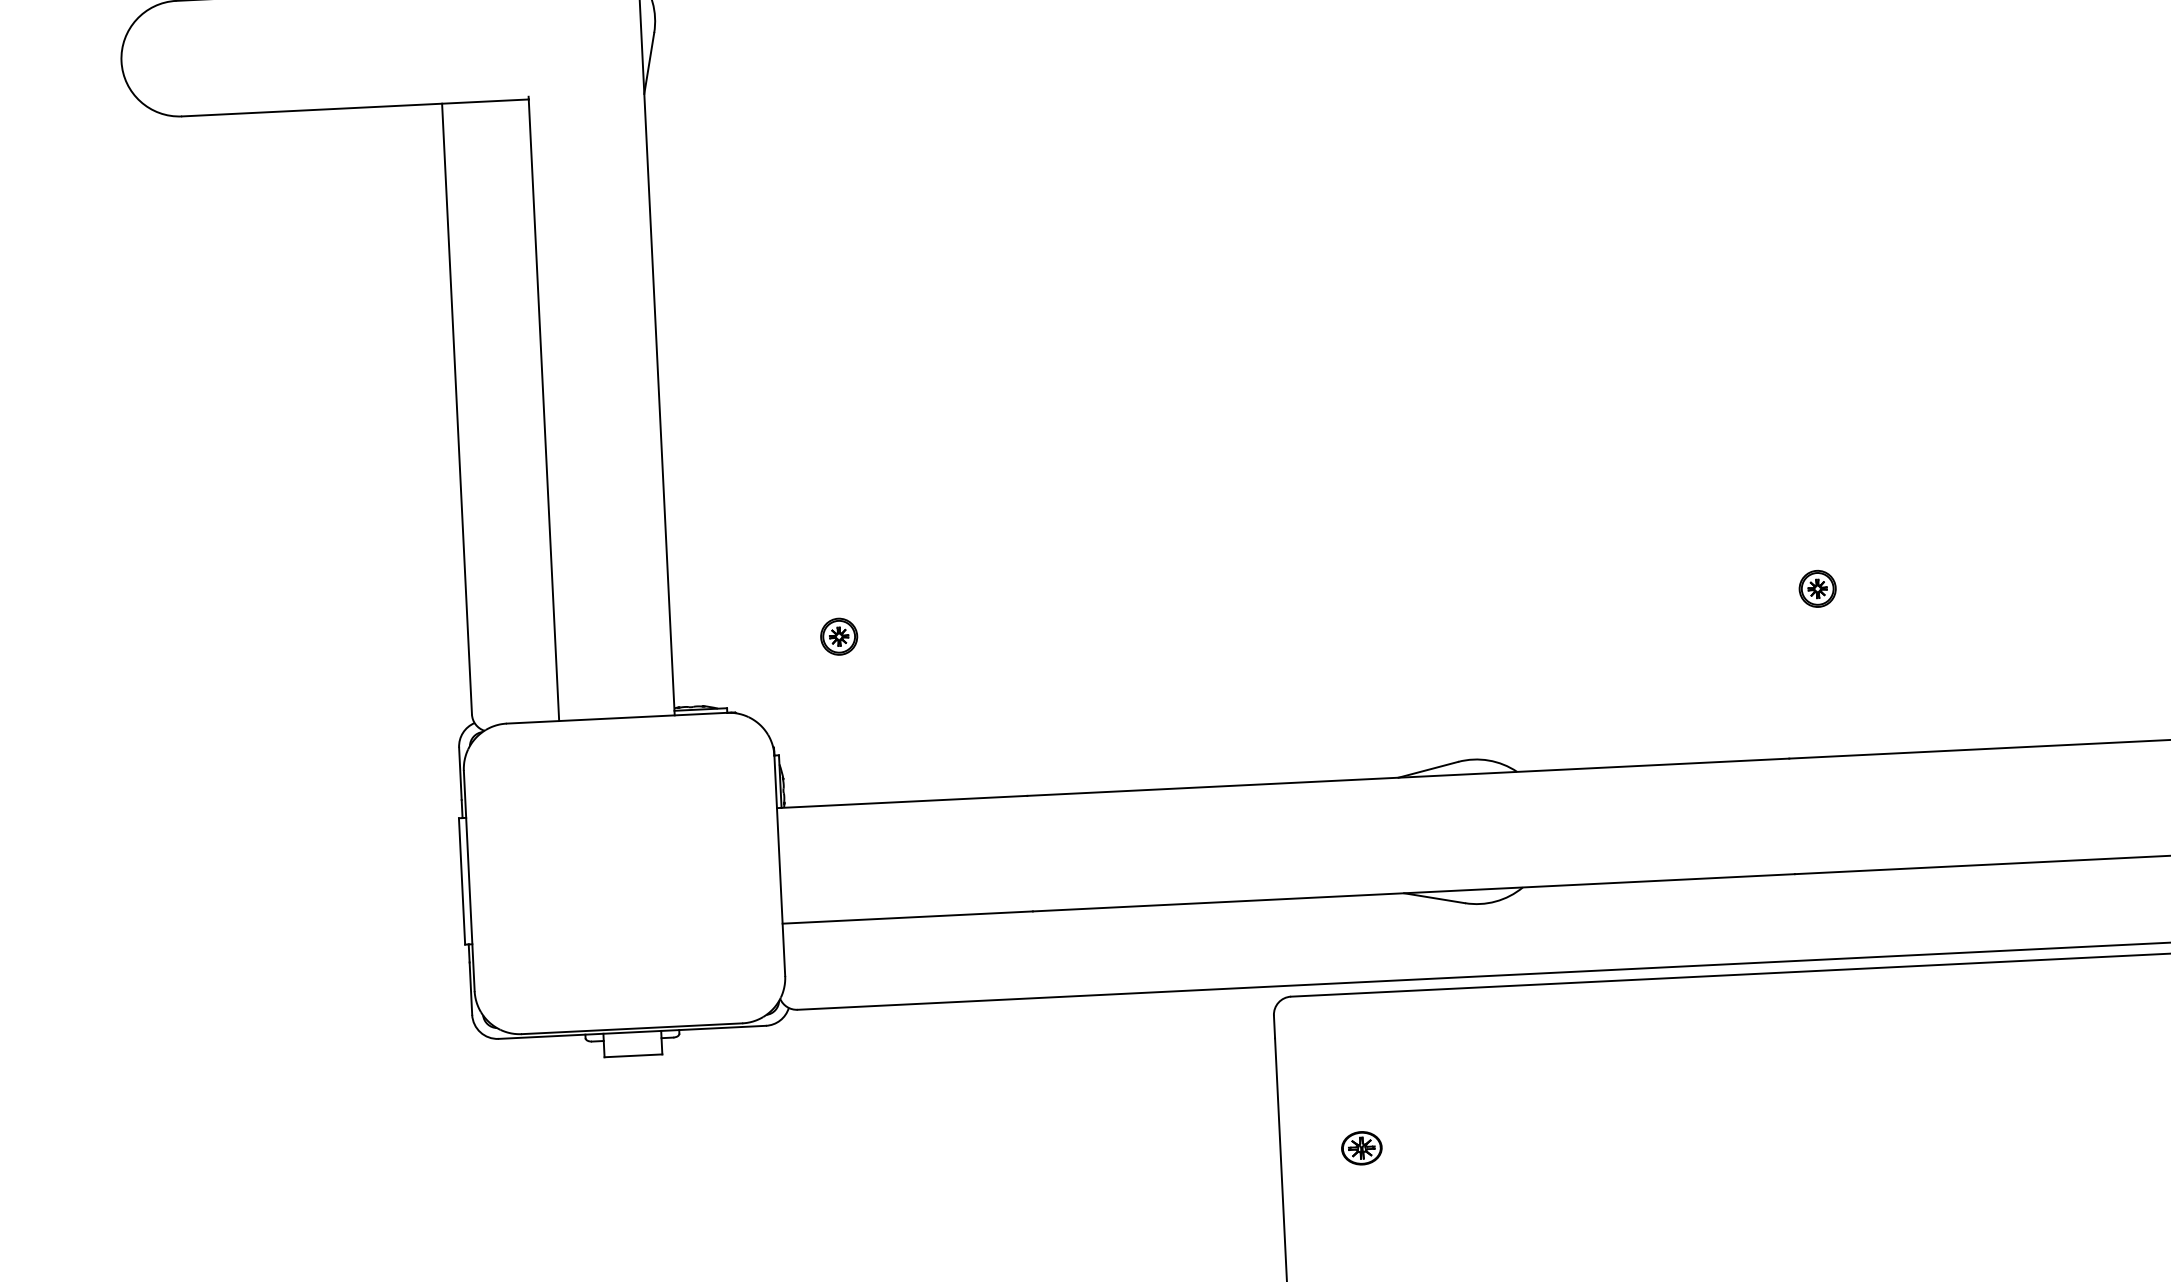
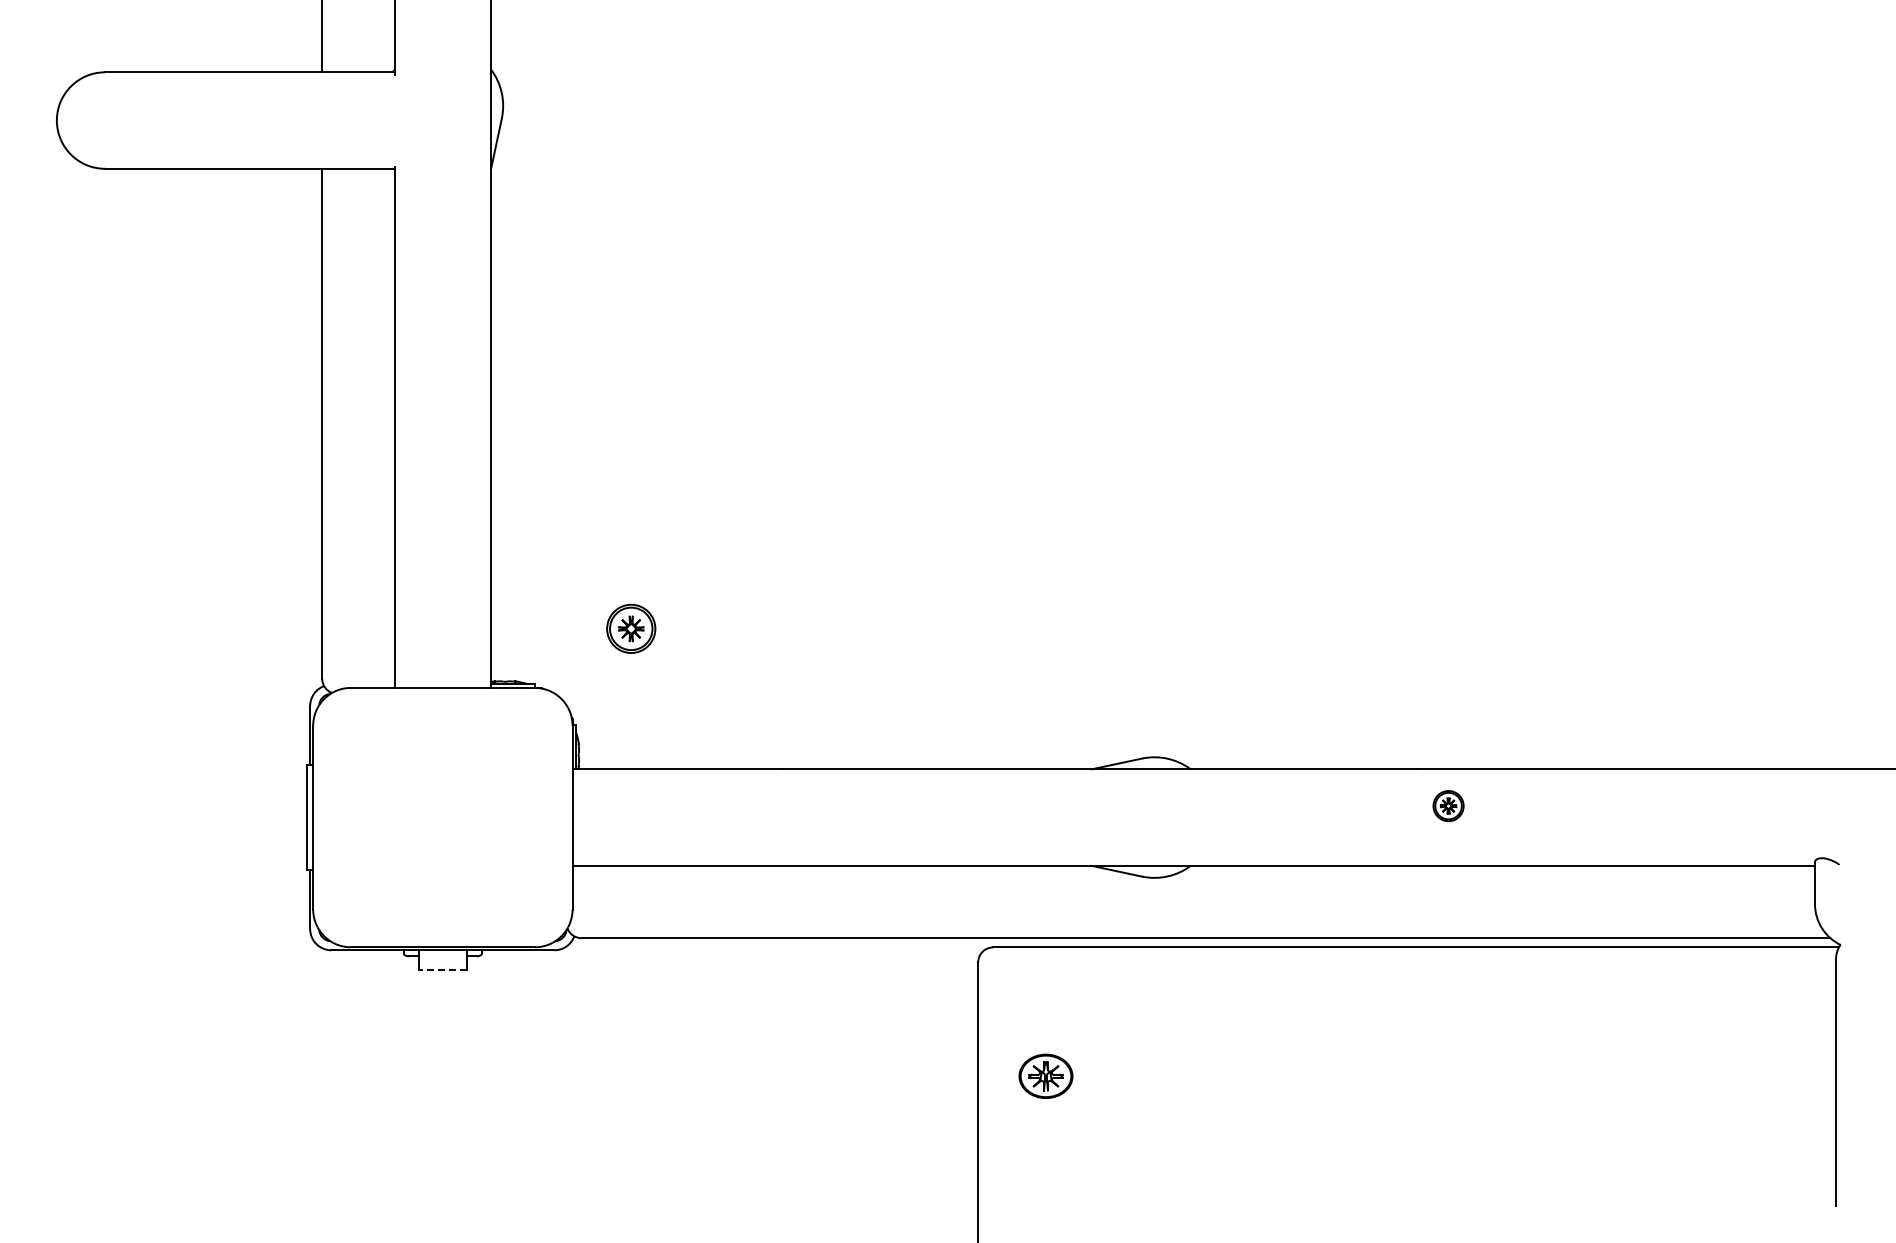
part: (1817, 589) -> (1448, 806), moved
part: (839, 637) -> (631, 629), size x1.6
line: (632, 1055) -> (442, 969), solid -> dashed
part: (1361, 1148) -> (1045, 1076), size x1.6

